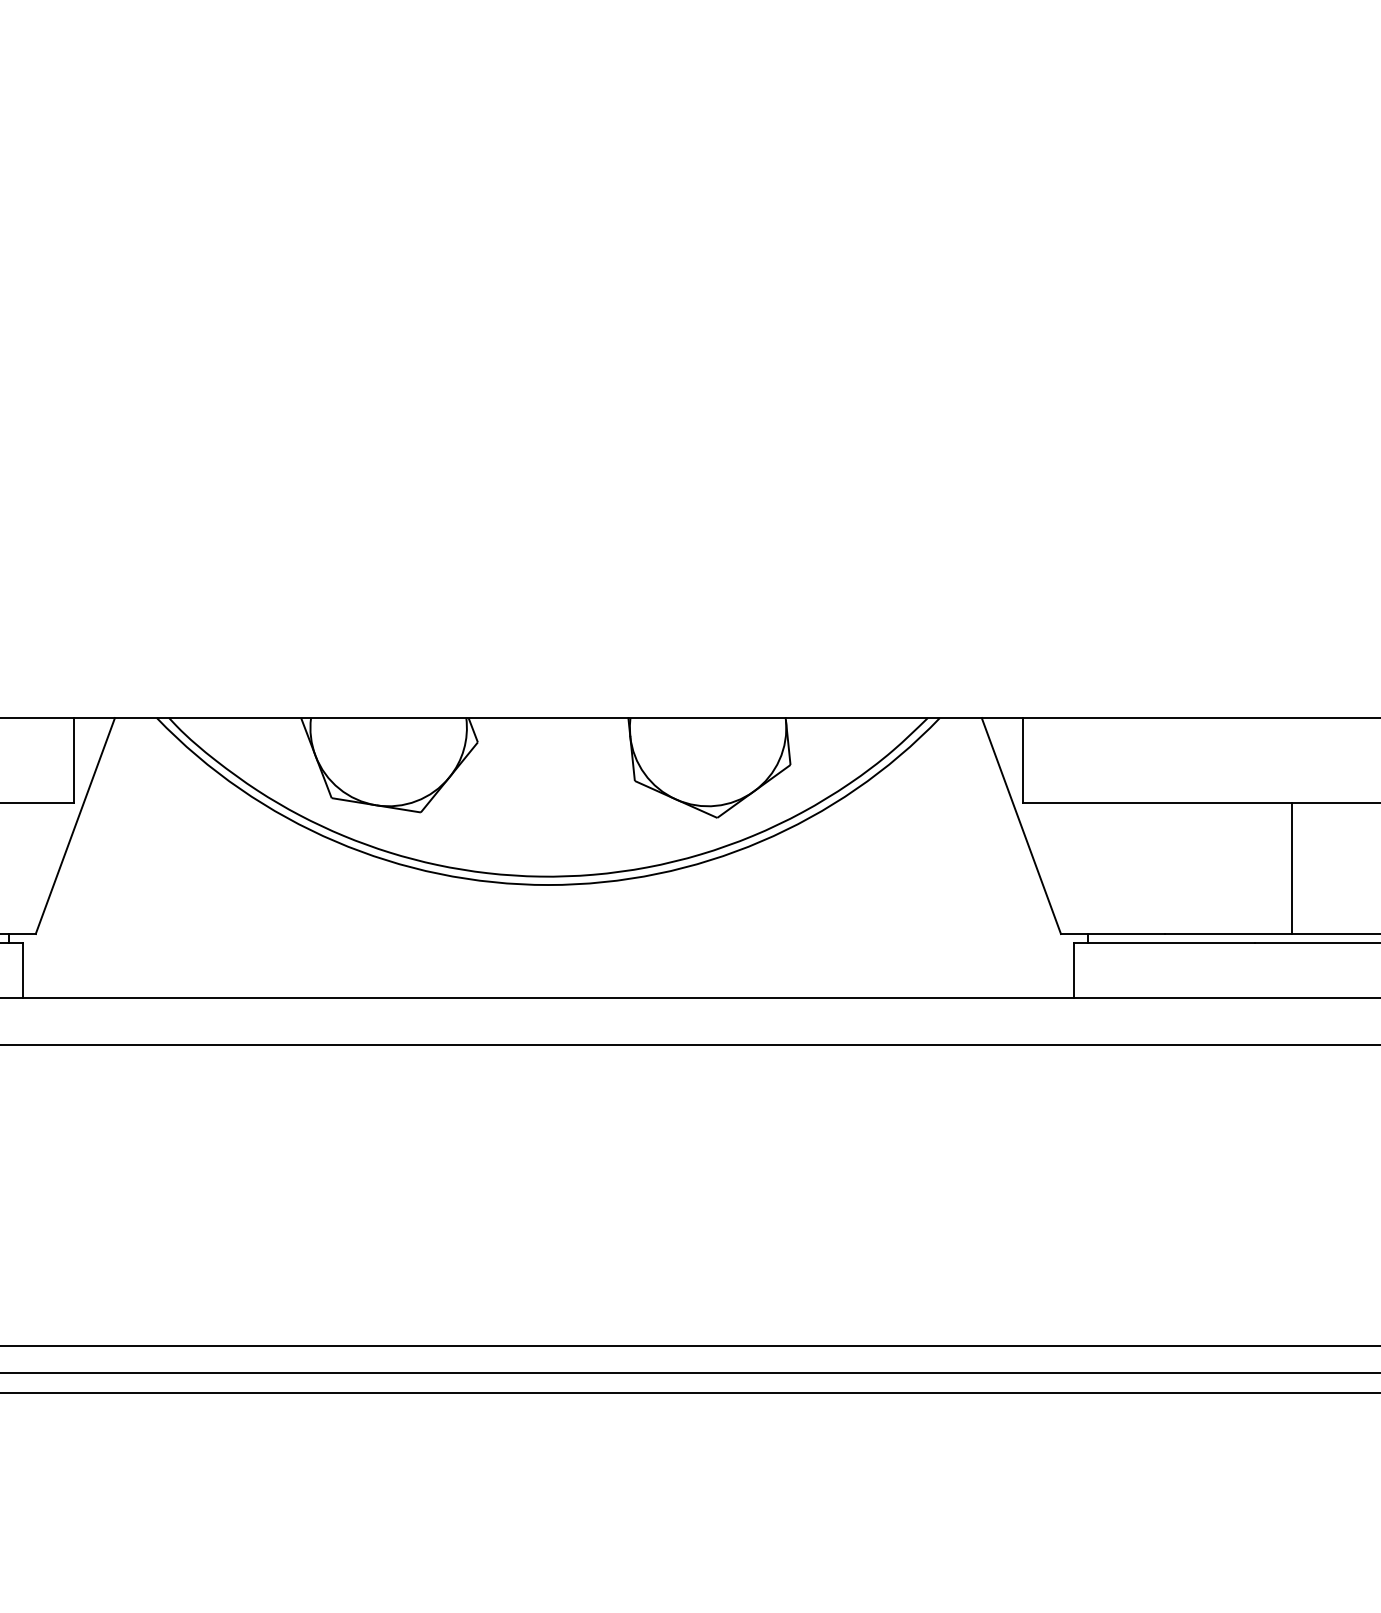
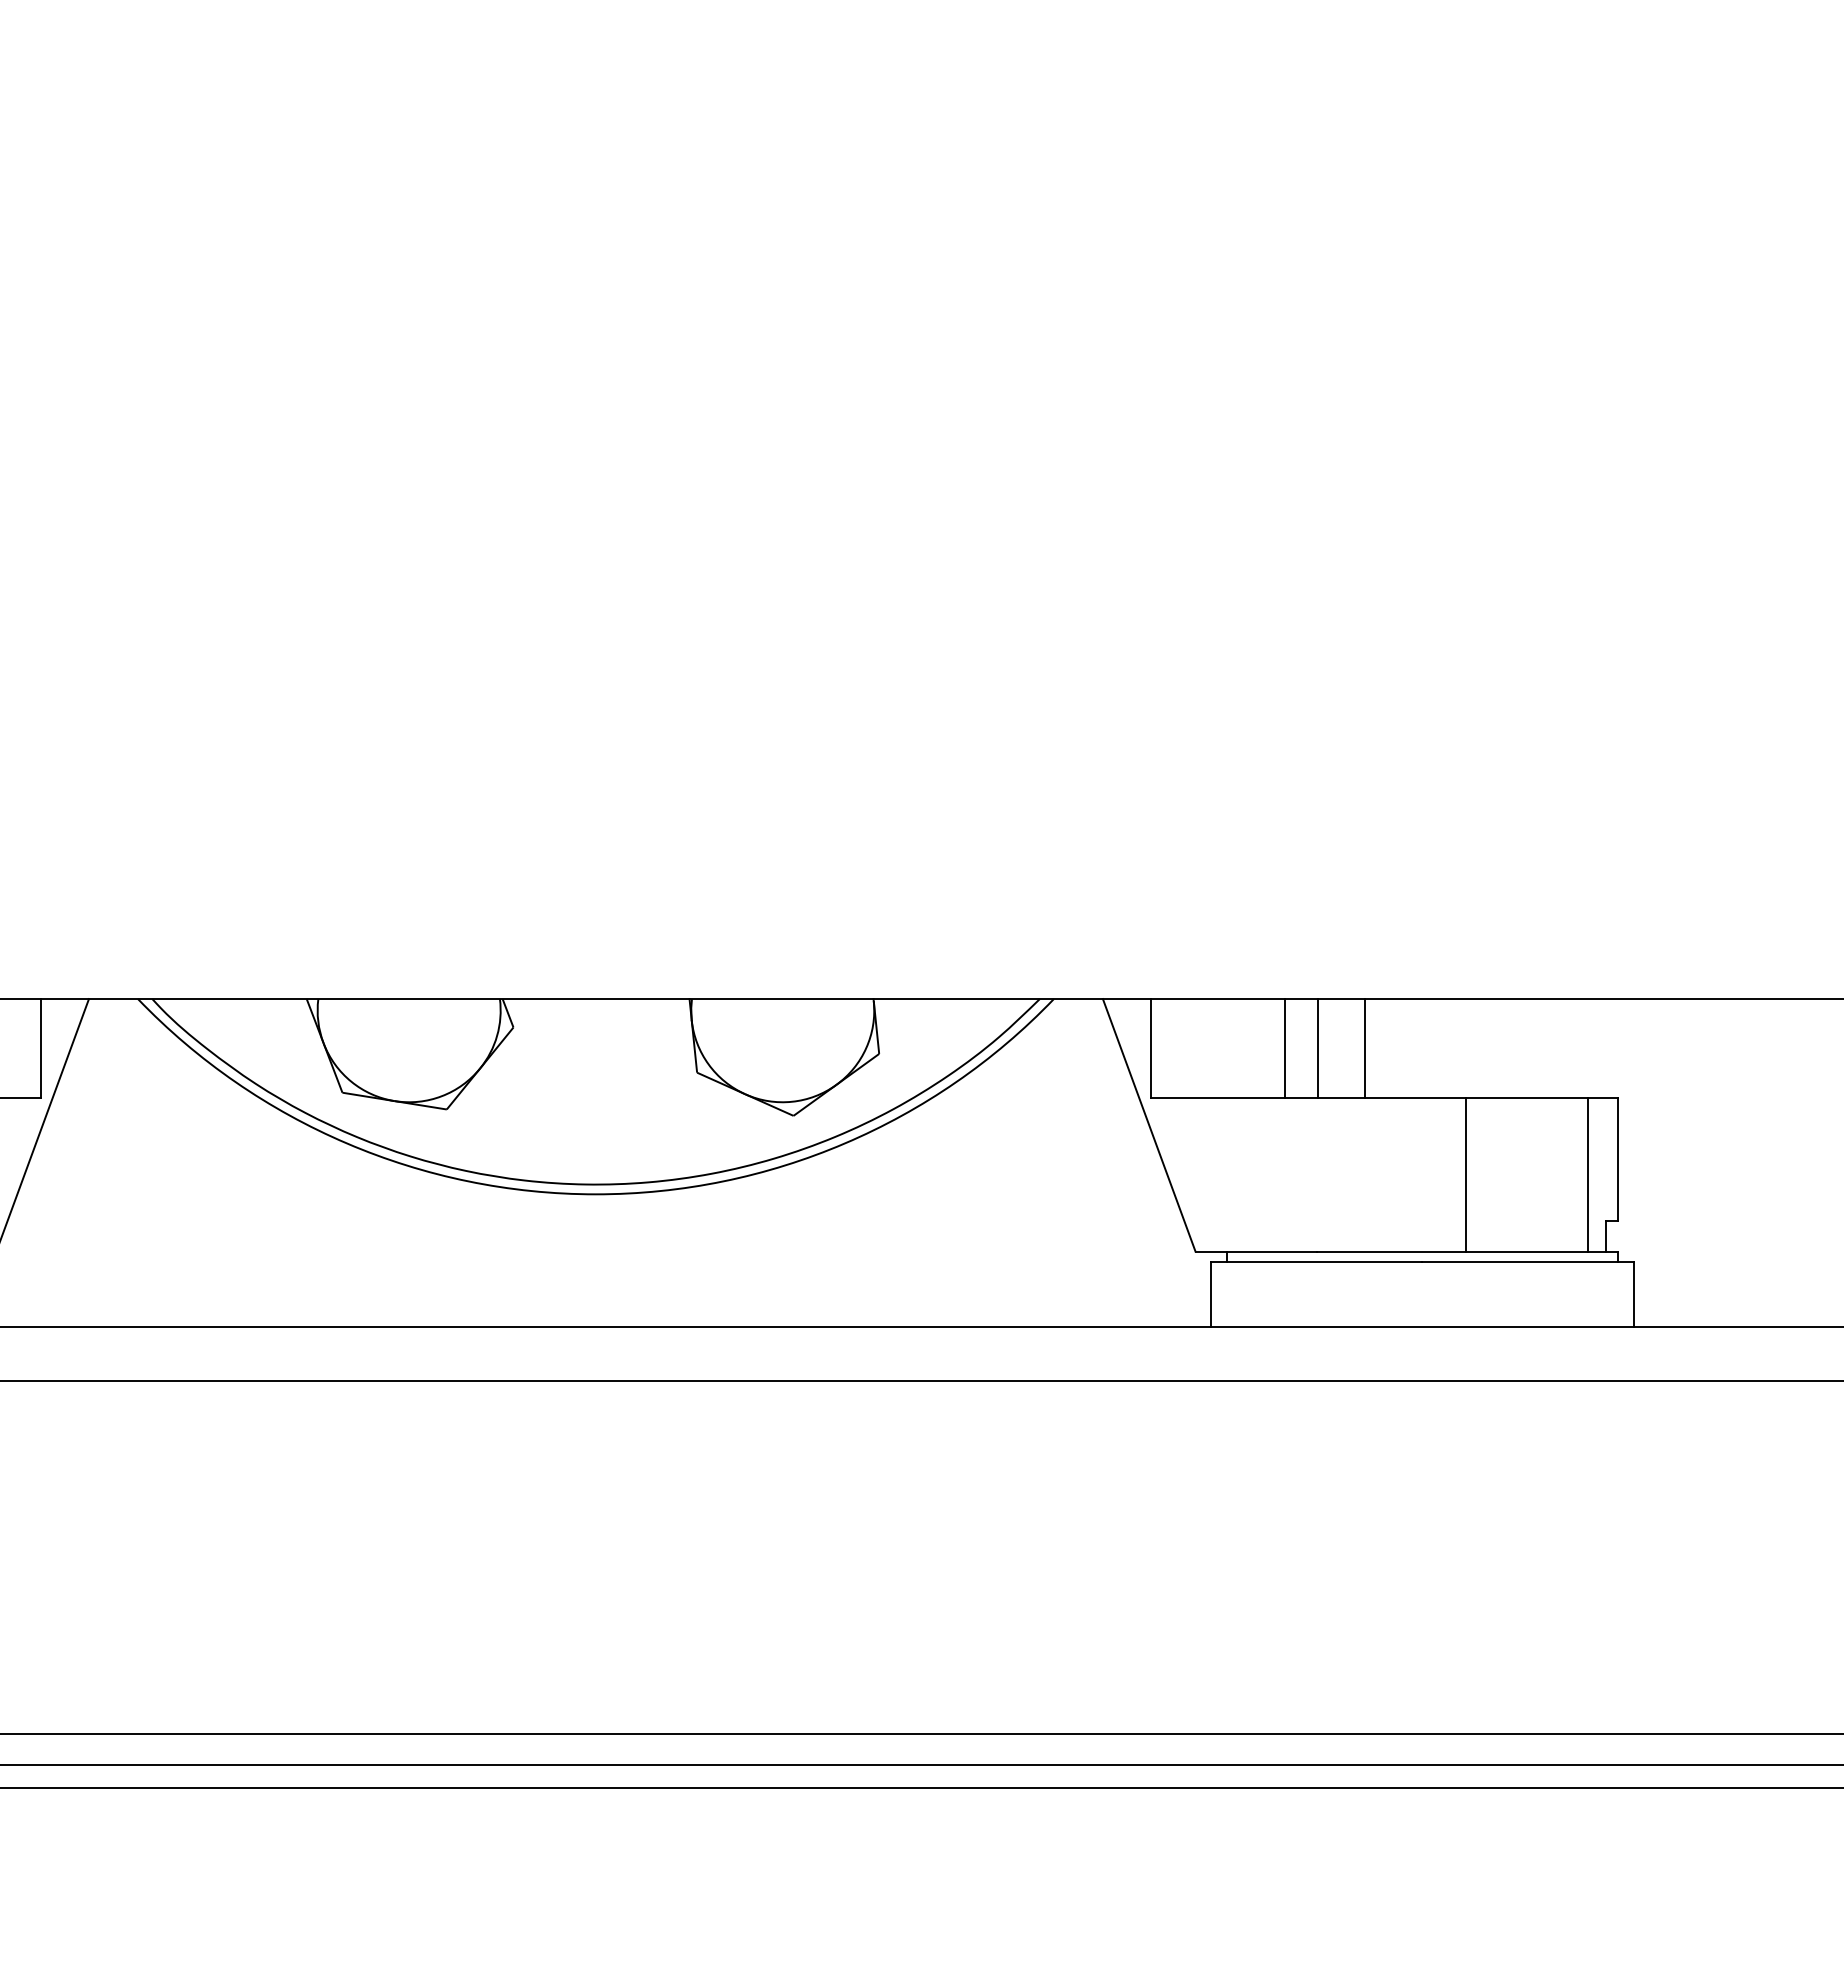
line: (1137, 760) -> (1284, 1048), added
line: (1165, 760) -> (1317, 1048), added
line: (1205, 760) -> (1364, 1048), added

